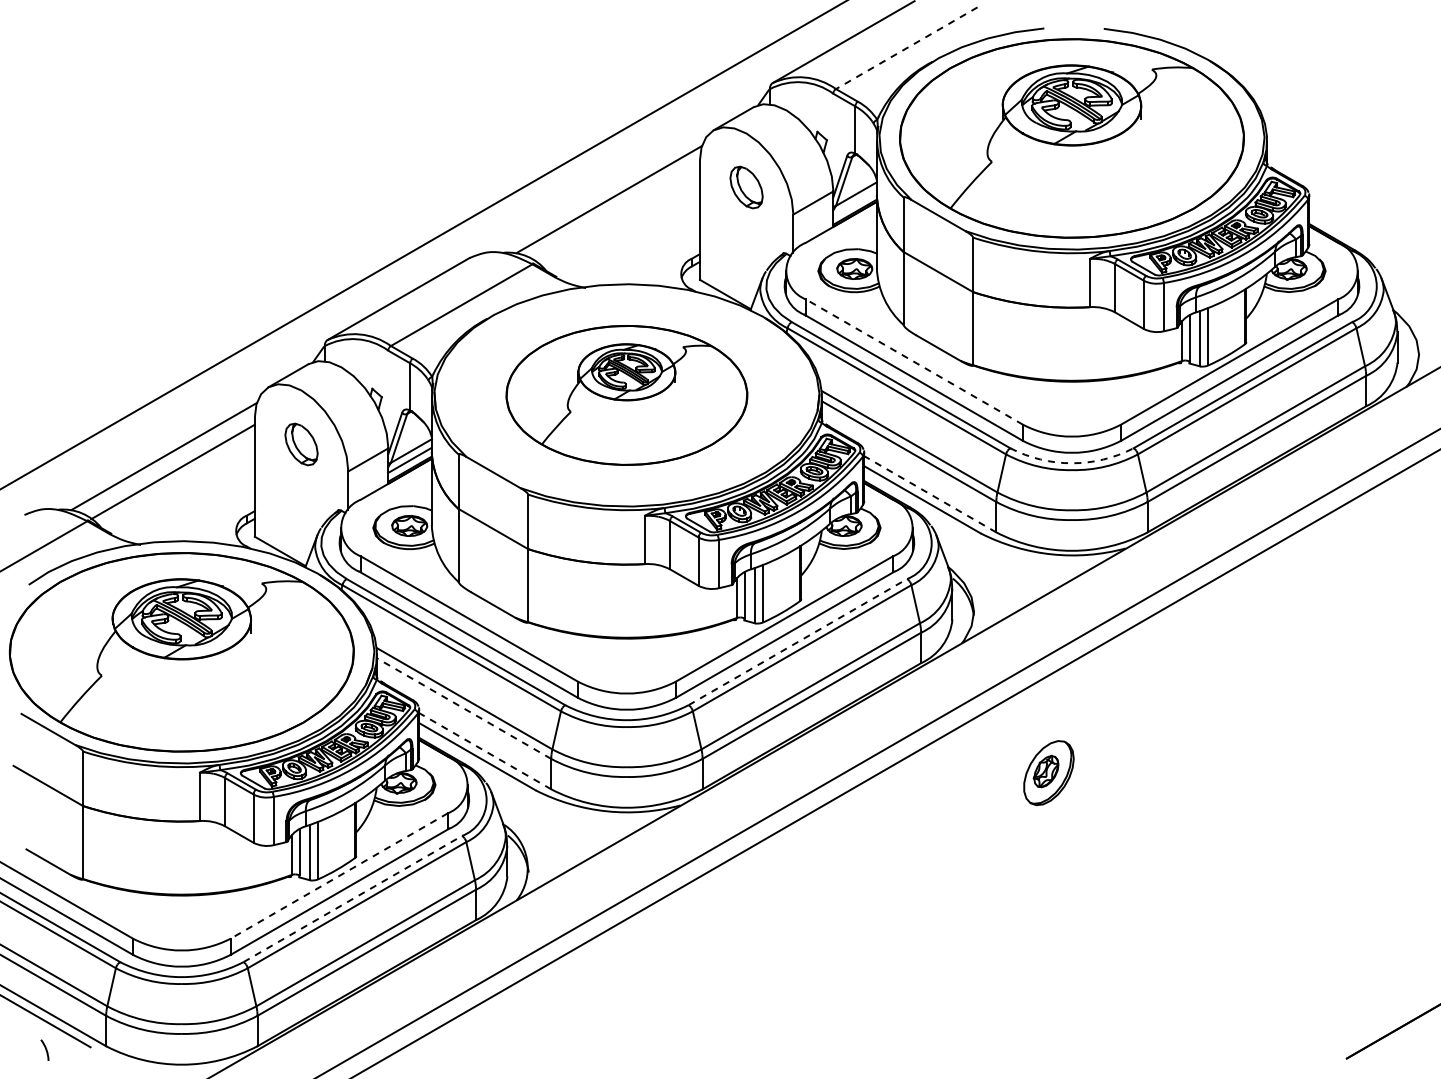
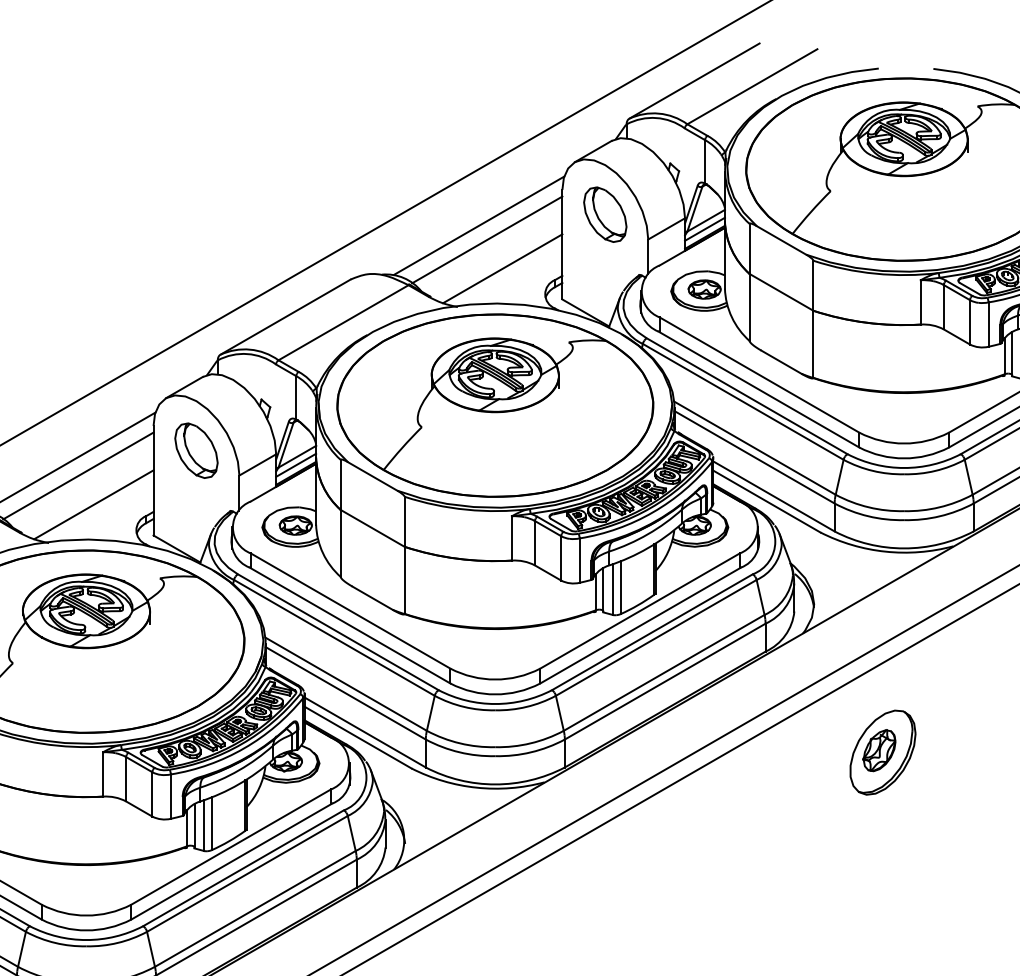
line: (906, 48) -> (752, 86), dashed -> solid
part: (746, 187) -> (605, 214), size x1.43
line: (854, 202) -> (704, 228), added
line: (617, 214) -> (486, 239), added
line: (634, 245) -> (502, 267), added
line: (914, 361) -> (759, 374), dashed -> solid
part: (626, 395) -> (494, 405), size x1.43
part: (301, 444) -> (196, 450), size x1.43
arc: (1072, 463) -> (904, 468), dashed -> solid
line: (929, 494) -> (773, 496), dashed -> solid
line: (189, 502) -> (93, 504), added
line: (798, 641) -> (652, 631), dashed -> solid
line: (464, 708) -> (346, 693), dashed -> solid
line: (484, 750) -> (364, 731), dashed -> solid
part: (1048, 772) -> (882, 752), size x1.43
line: (338, 876) -> (230, 847), dashed -> solid
line: (353, 898) -> (244, 867), dashed -> solid

